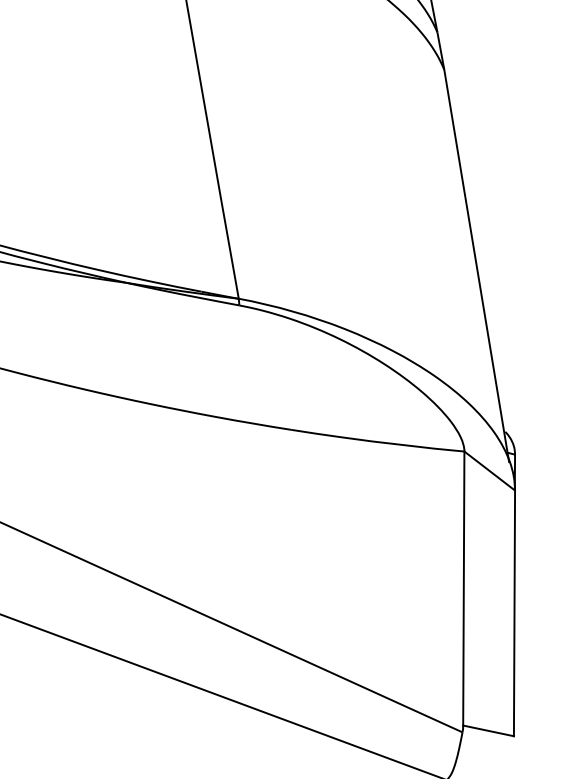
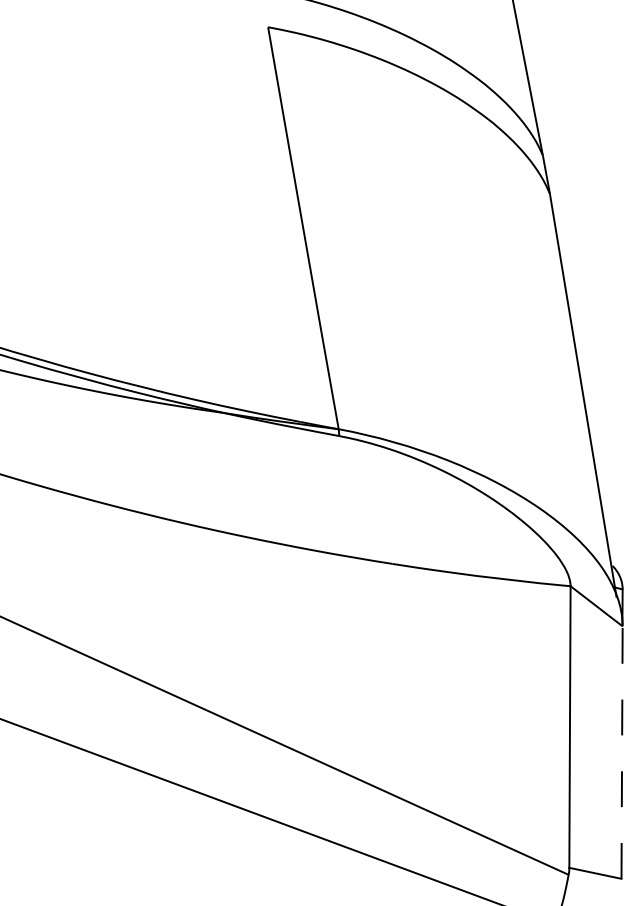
line: (514, 613) -> (622, 752), solid -> dashed

